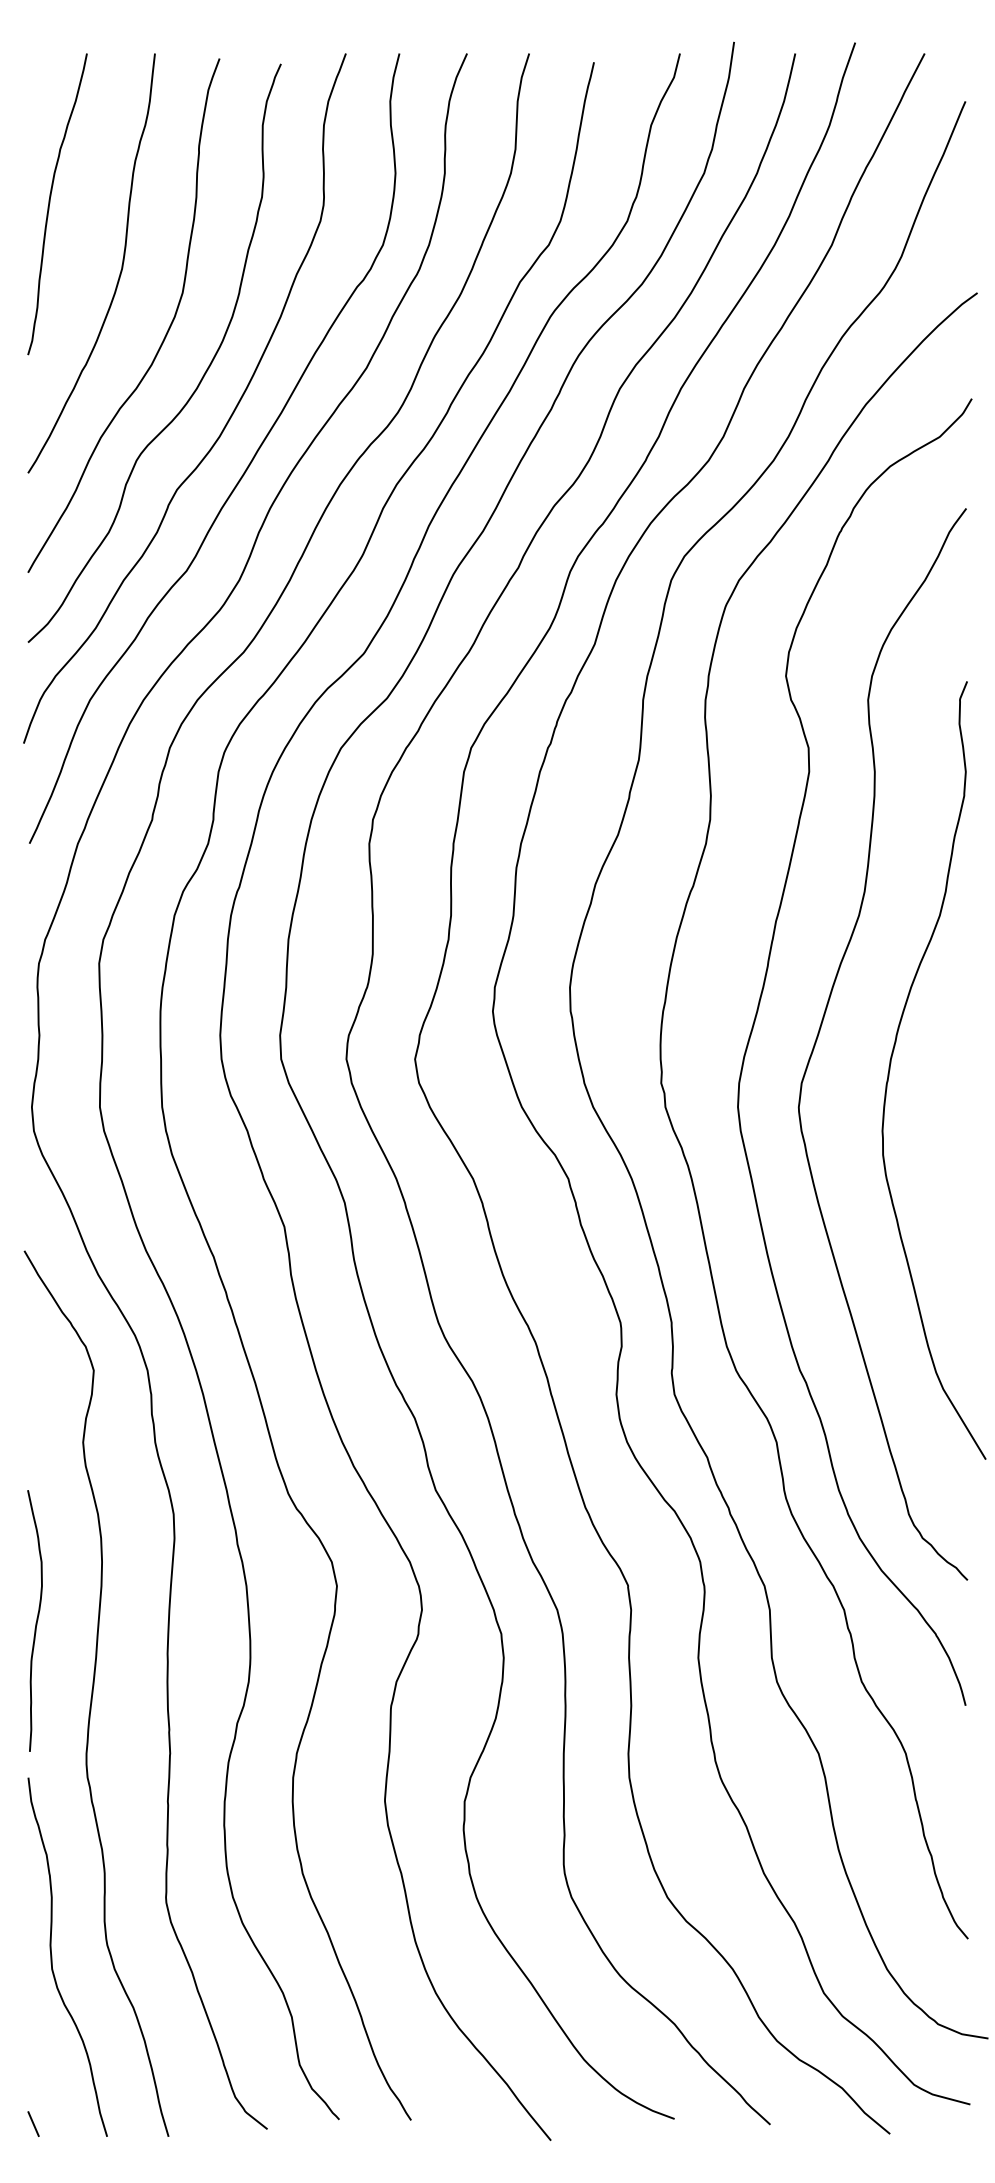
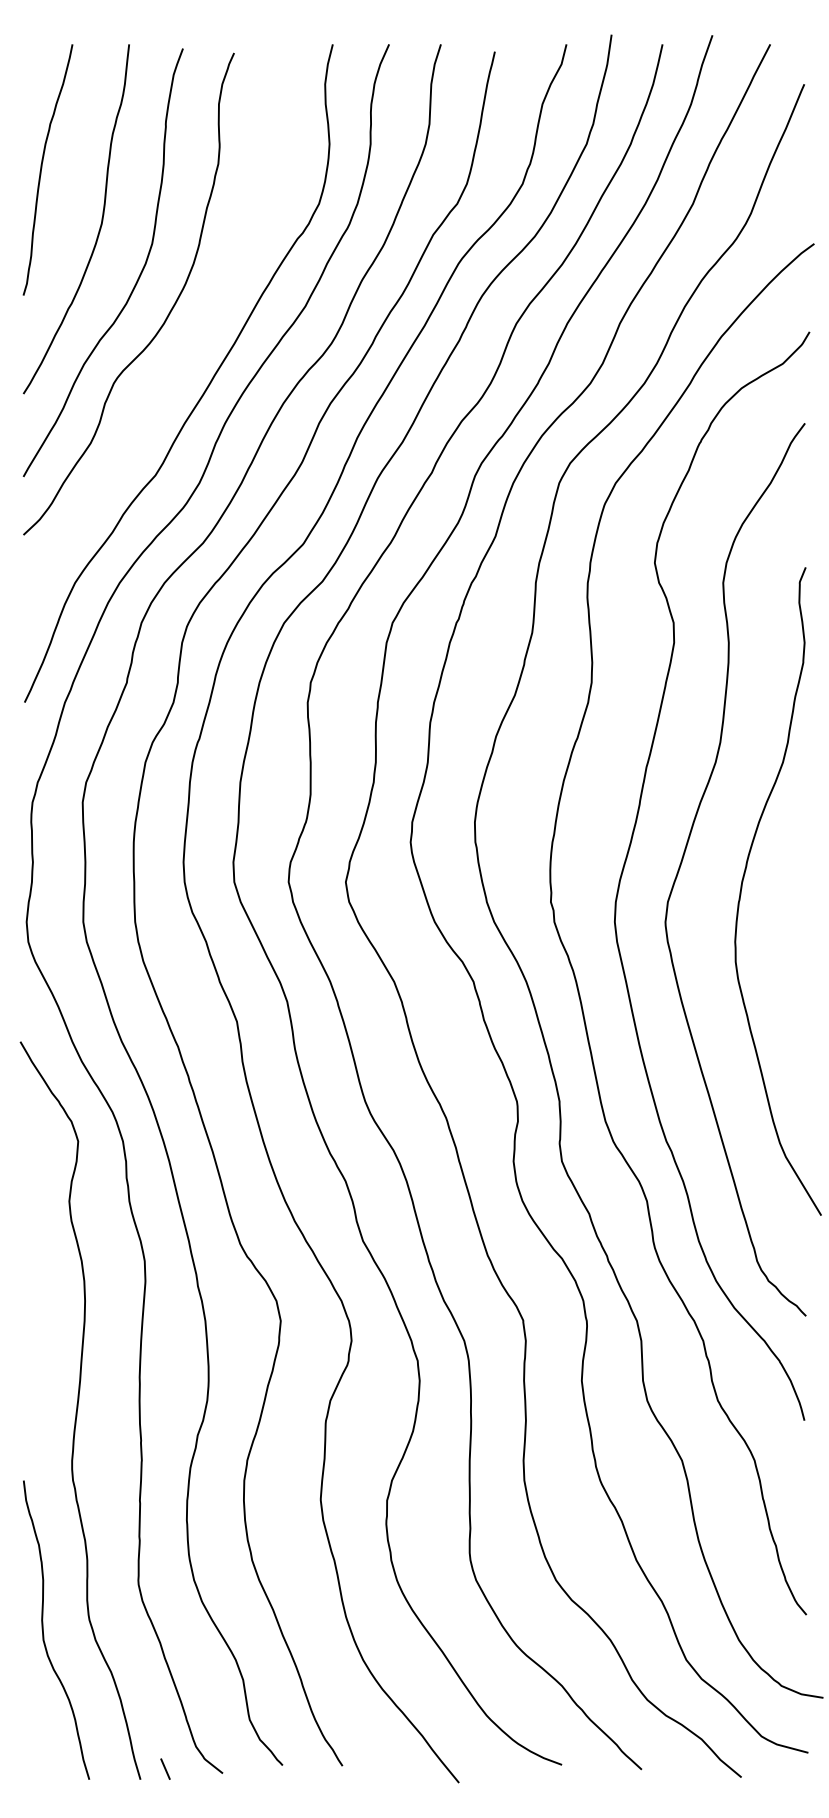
curve: (227, 420) -> (189, 350), removed
curve: (36, 1620) -> (30, 1349), removed
line: (33, 2123) -> (165, 1768), moved

